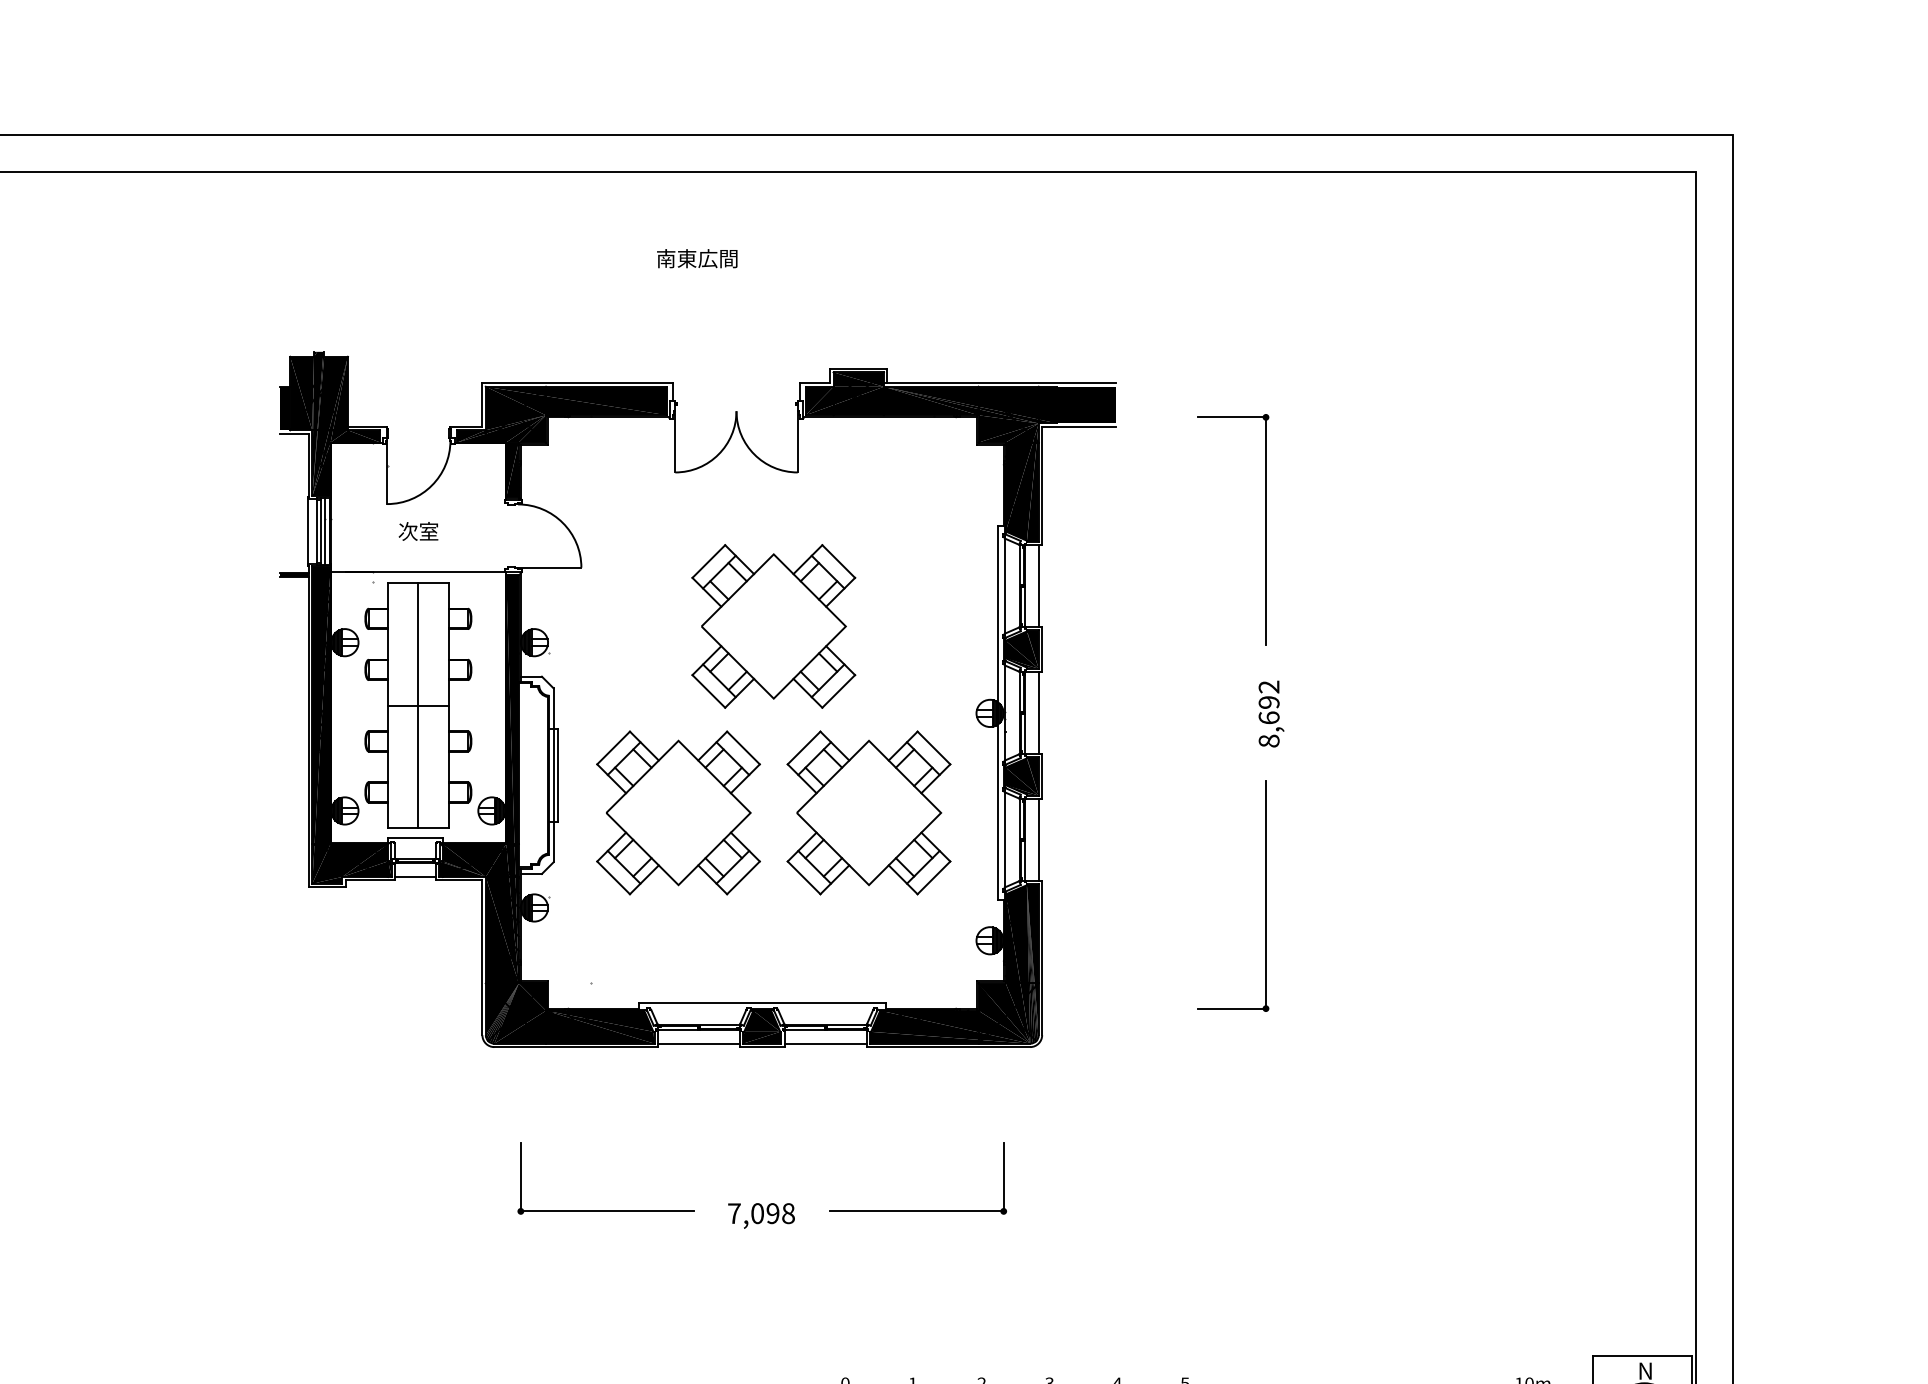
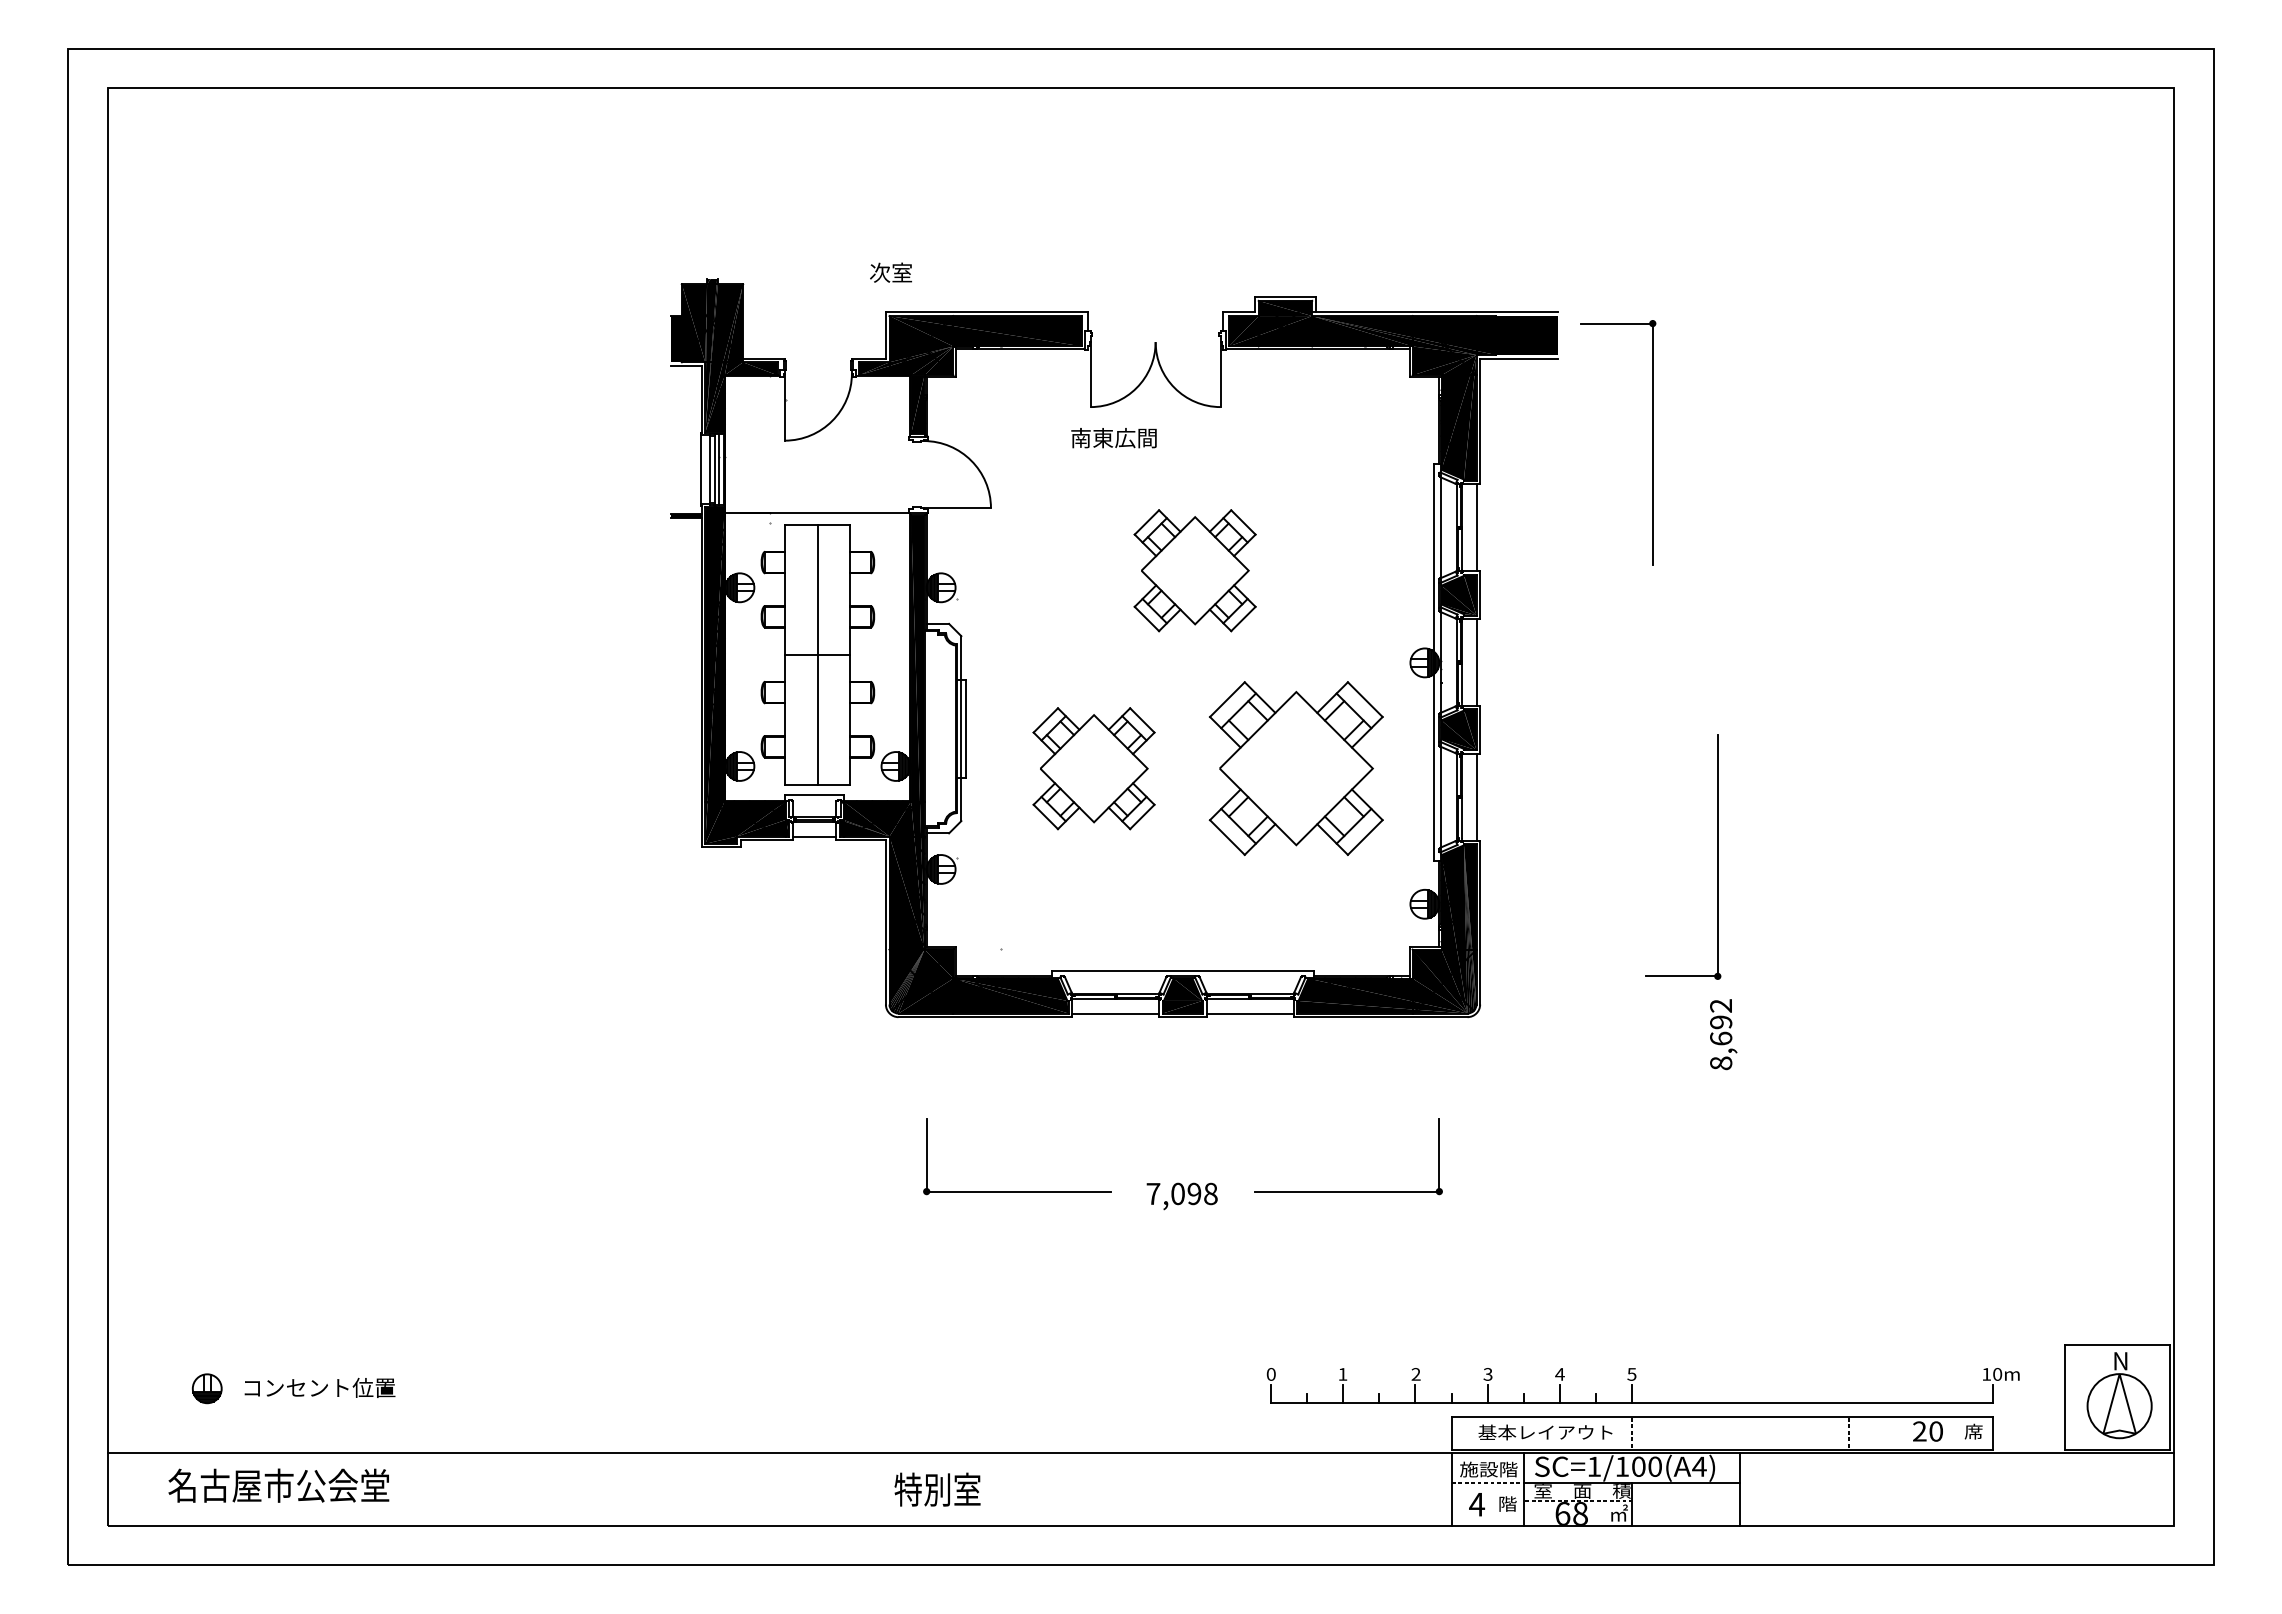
text: (696, 259) -> (1113, 438), moved
part: (1265, 529) -> (1652, 442), moved
text: (417, 531) -> (890, 272), moved
part: (773, 626) -> (1194, 570), size x0.7
text: (1271, 713) -> (1723, 1034), moved
part: (677, 812) -> (1093, 768), size x0.7

